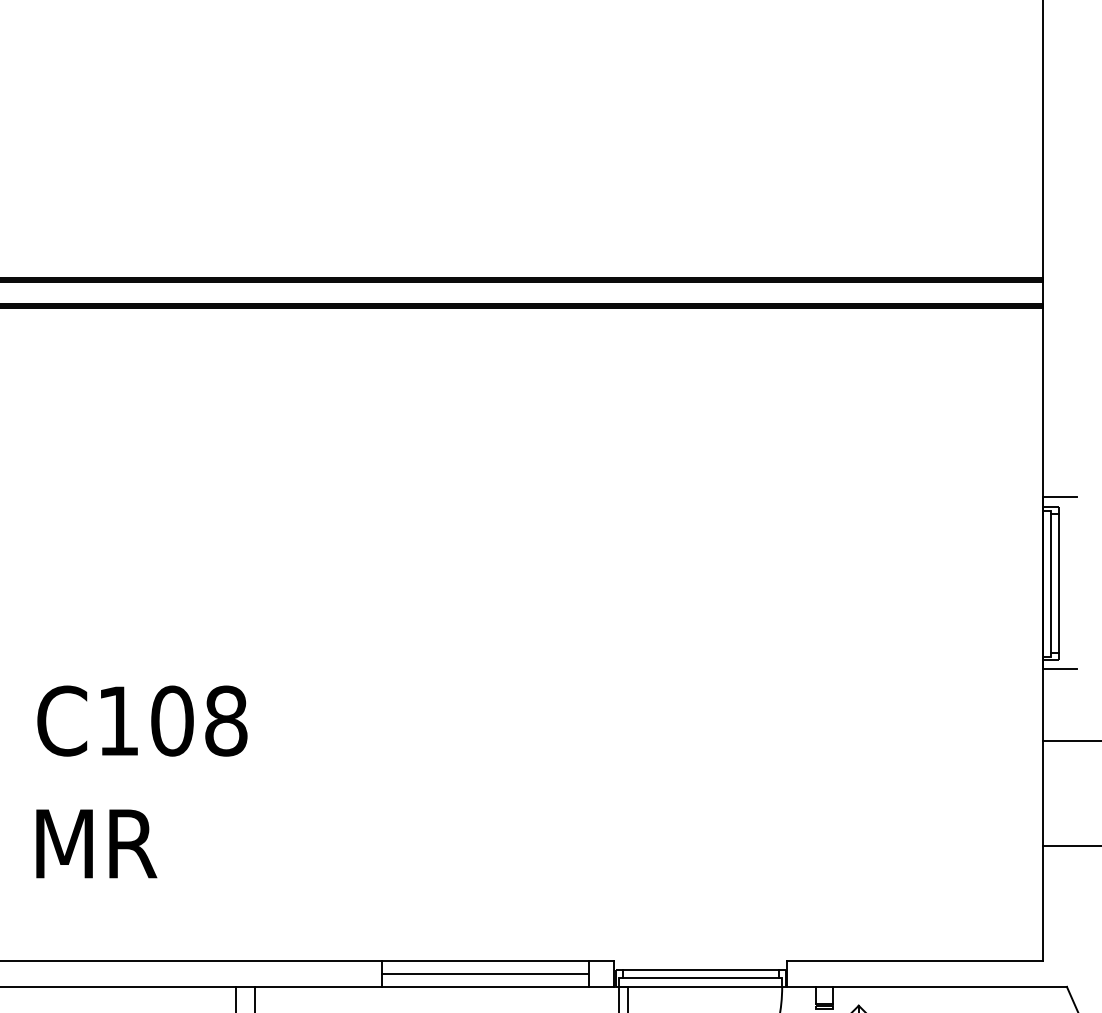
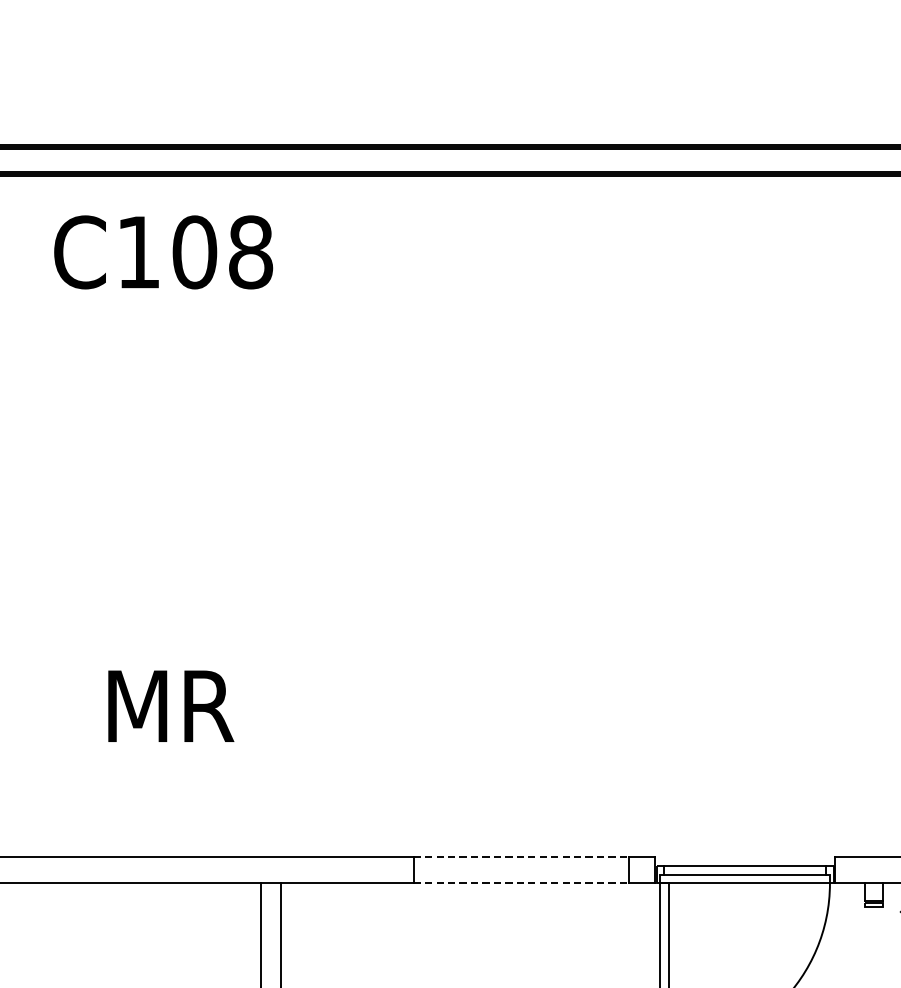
text: (142, 720) -> (163, 251), moved
text: (96, 843) -> (170, 705), moved
line: (485, 961) -> (520, 856), solid -> dashed
line: (485, 974) -> (520, 870), removed
line: (485, 986) -> (520, 882), solid -> dashed

